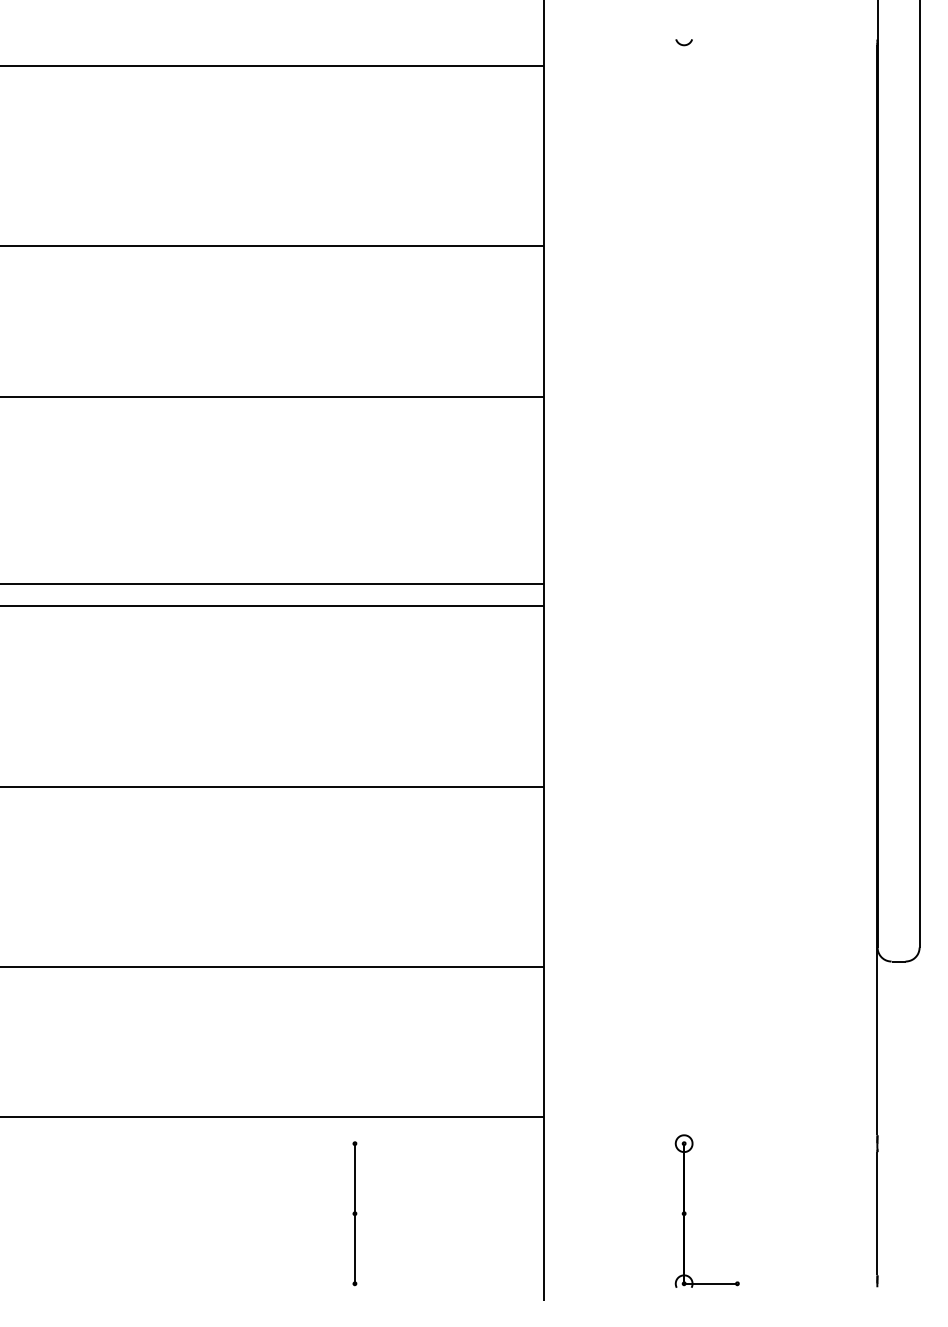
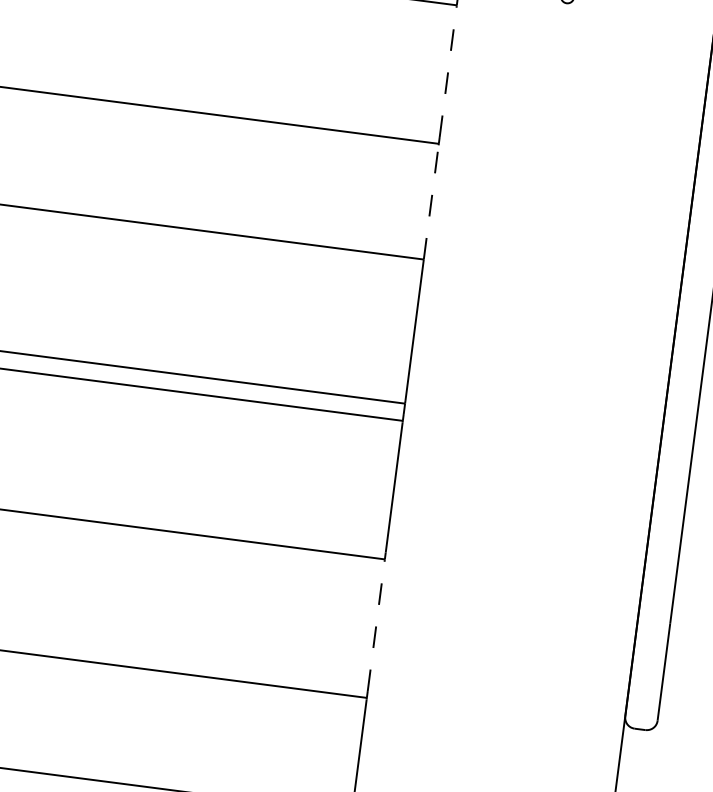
line: (544, 152) -> (448, 71), solid -> dashed
line: (544, 321) -> (431, 201), solid -> dashed
line: (544, 873) -> (376, 626), solid -> dashed

